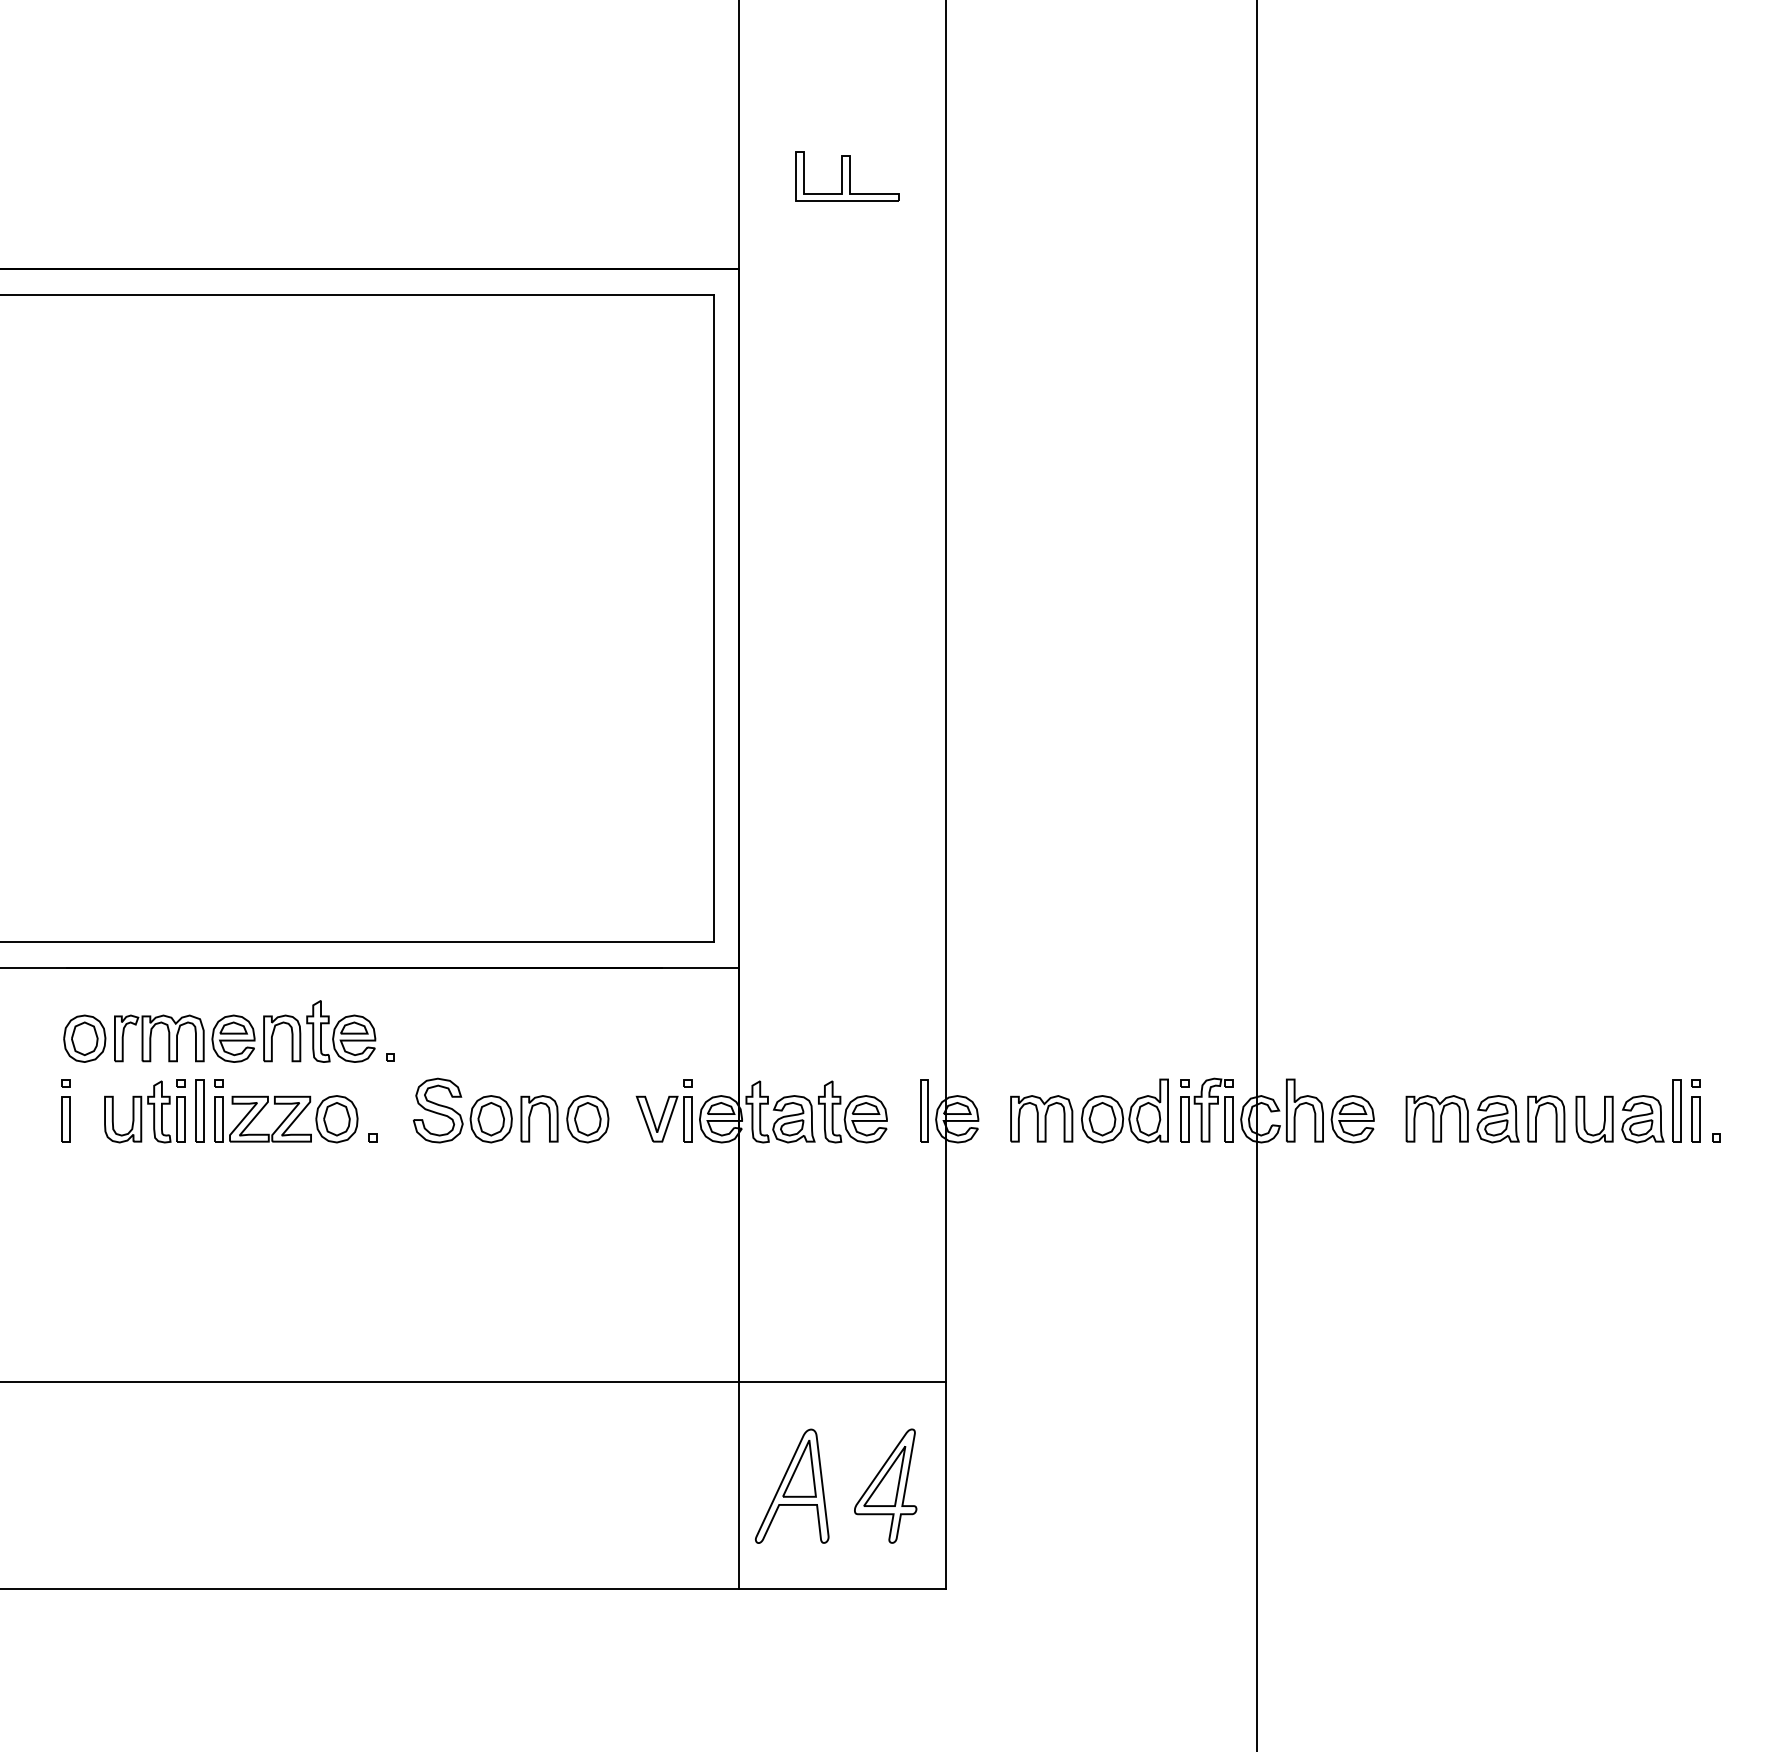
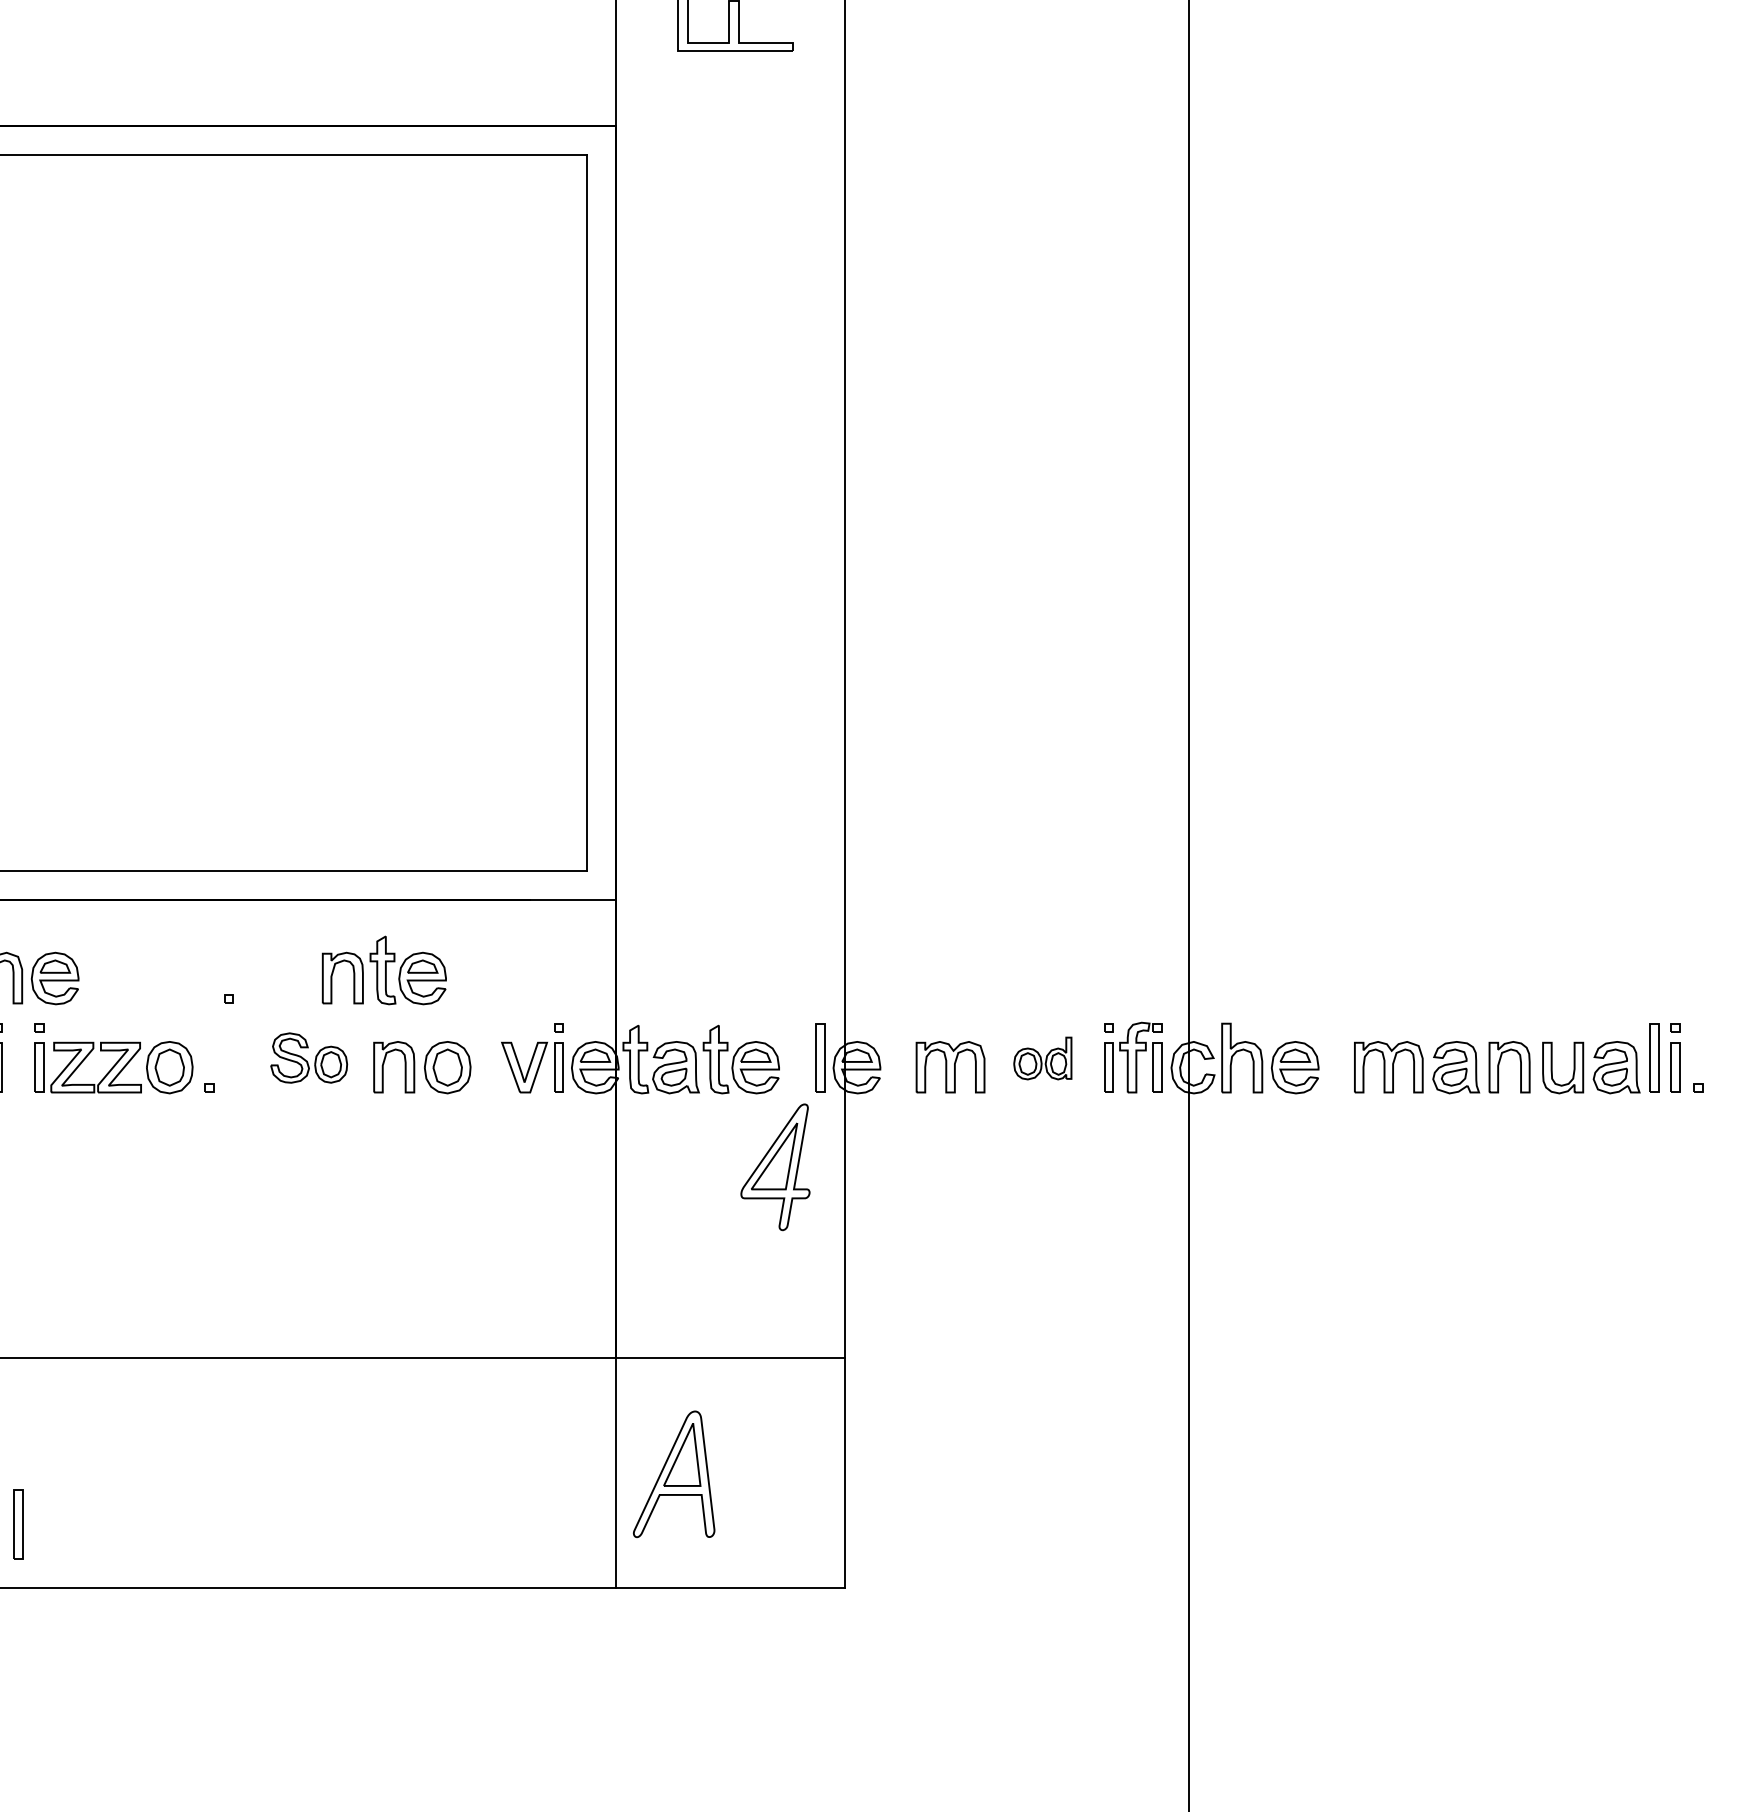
part: (319, 1031) -> (384, 970), moved
part: (199, 1110) -> (17, 1524), moved
part: (462, 1110) -> (308, 1057), size x0.7
part: (1124, 1110) -> (1042, 1057), size x0.6
part: (885, 1485) -> (775, 1166), moved

